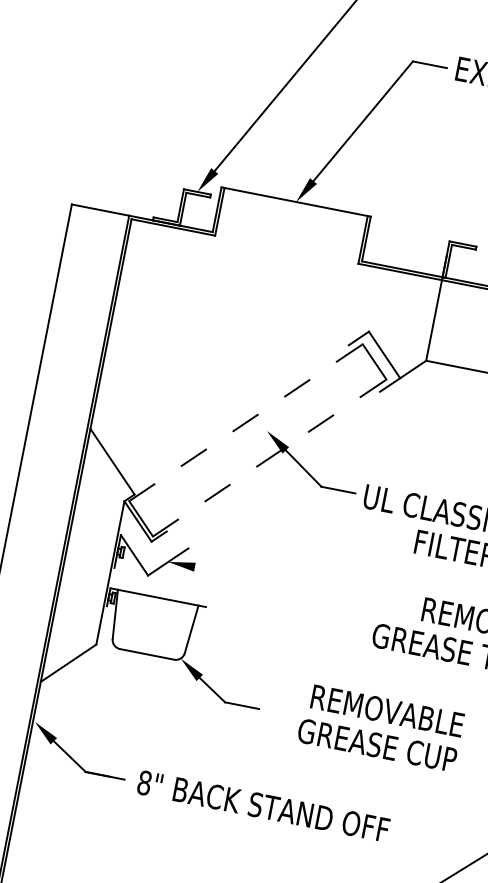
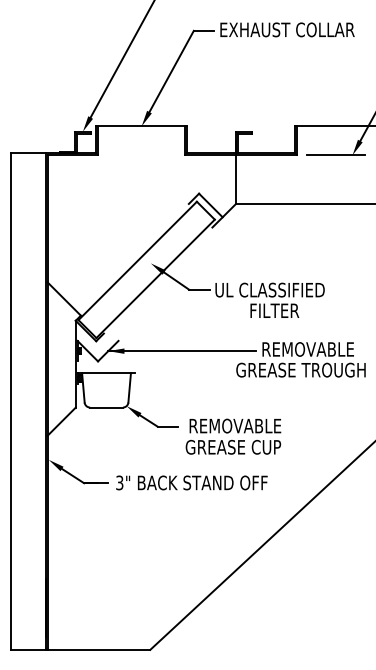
line: (245, 421) -> (137, 260), dashed -> solid
line: (269, 457) -> (155, 278), dashed -> solid
line: (290, 586) -> (182, 351), added
text: (381, 727) -> (233, 436), moved
text: (144, 782) -> (119, 482), 8" -> 3"

